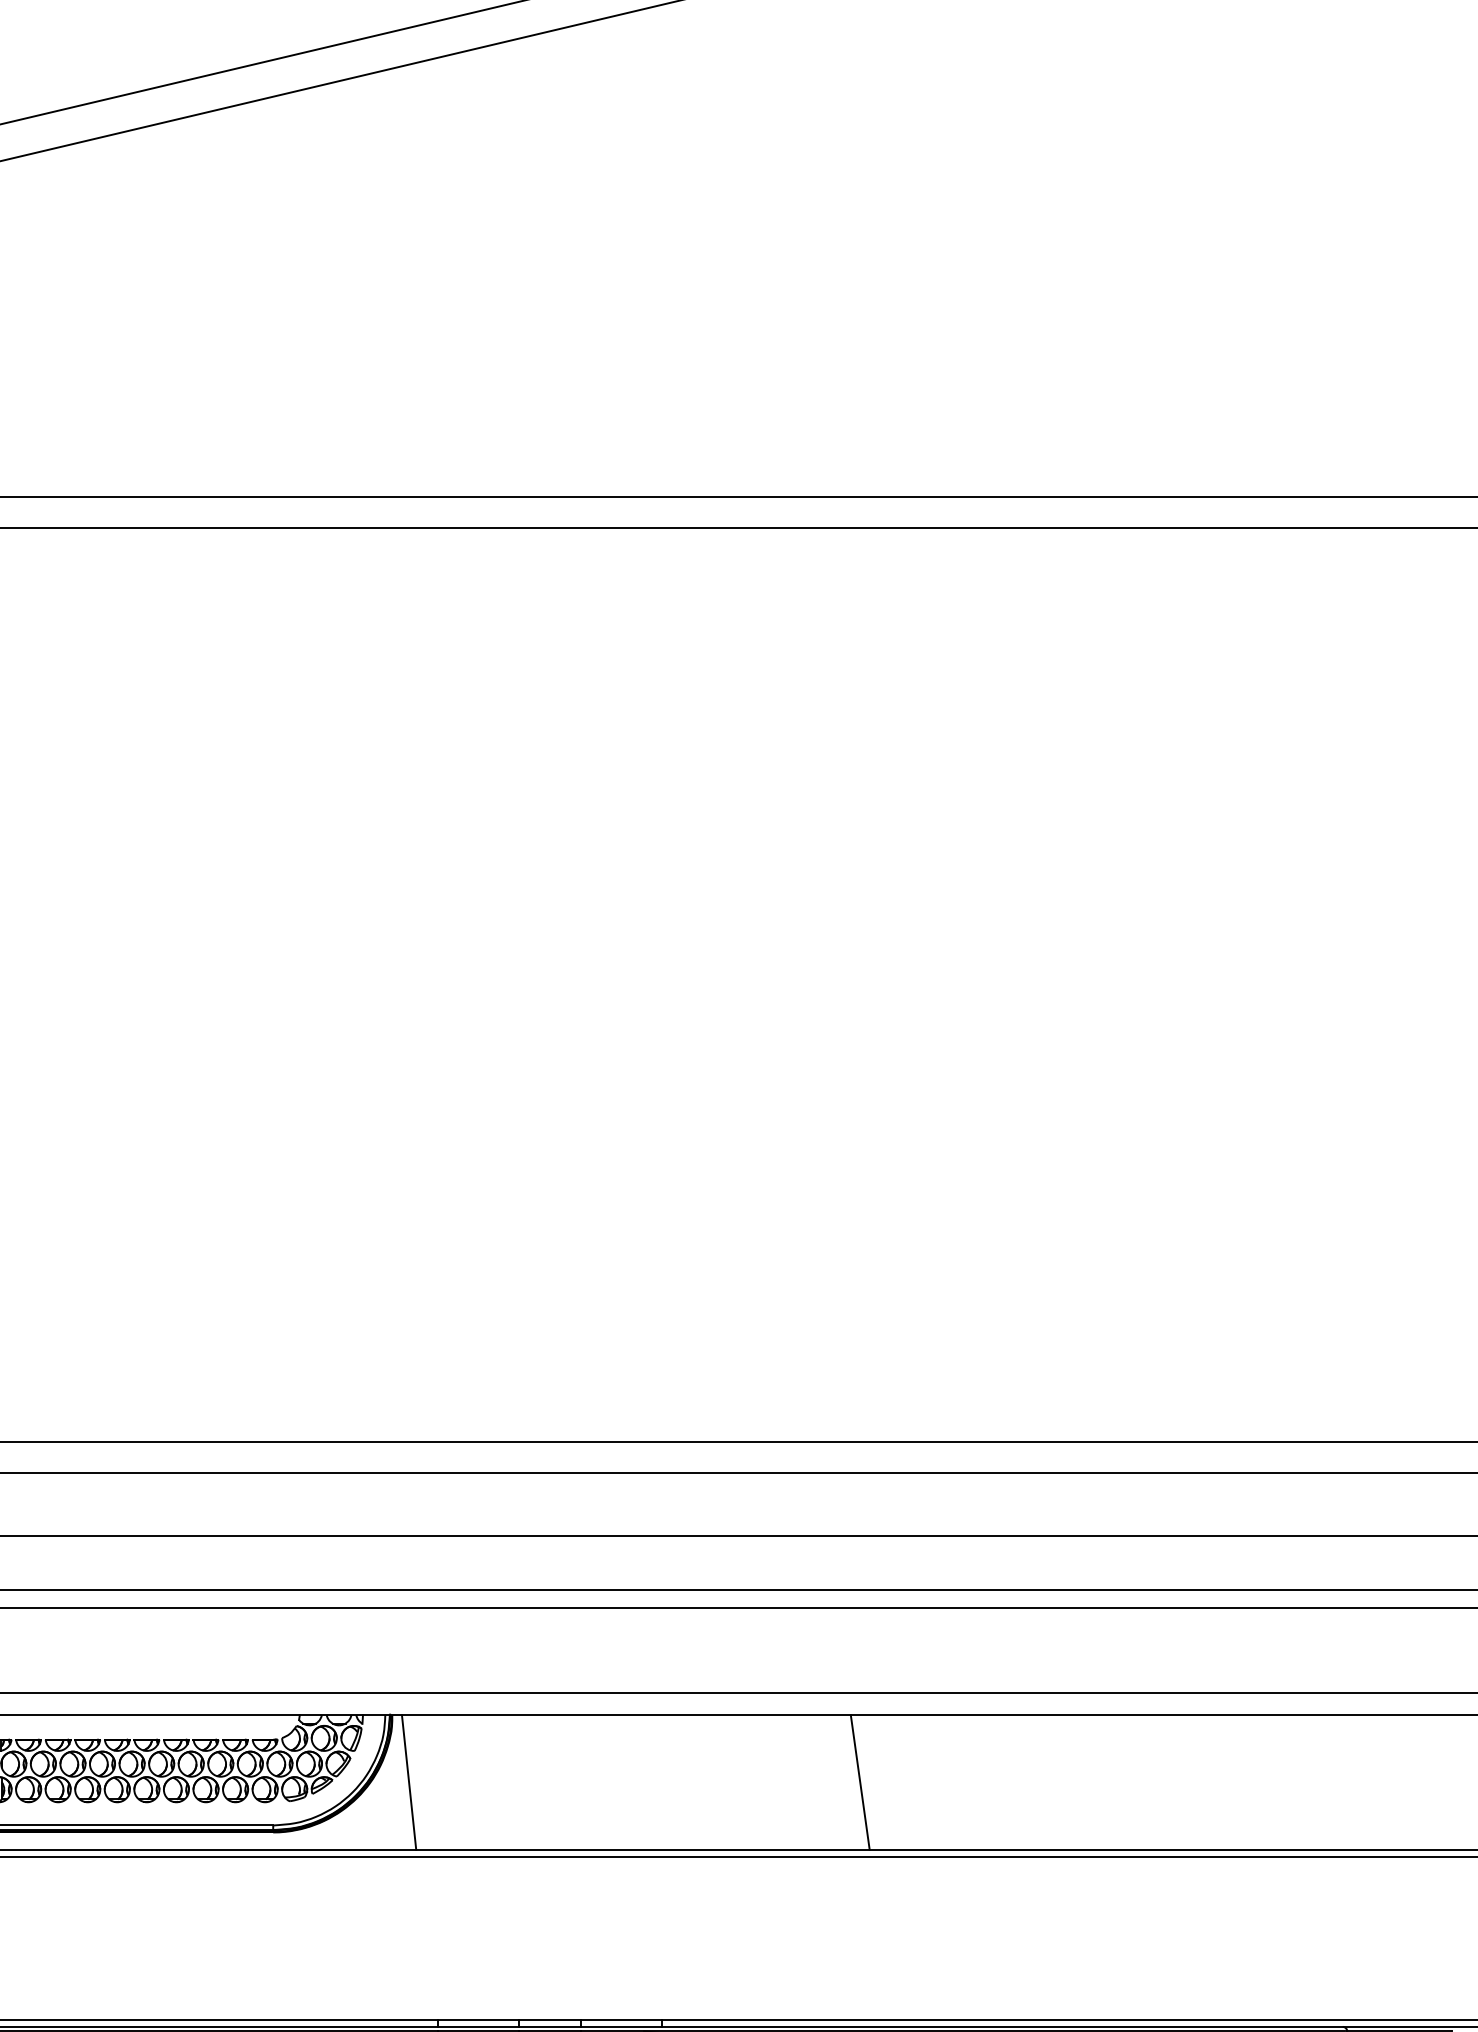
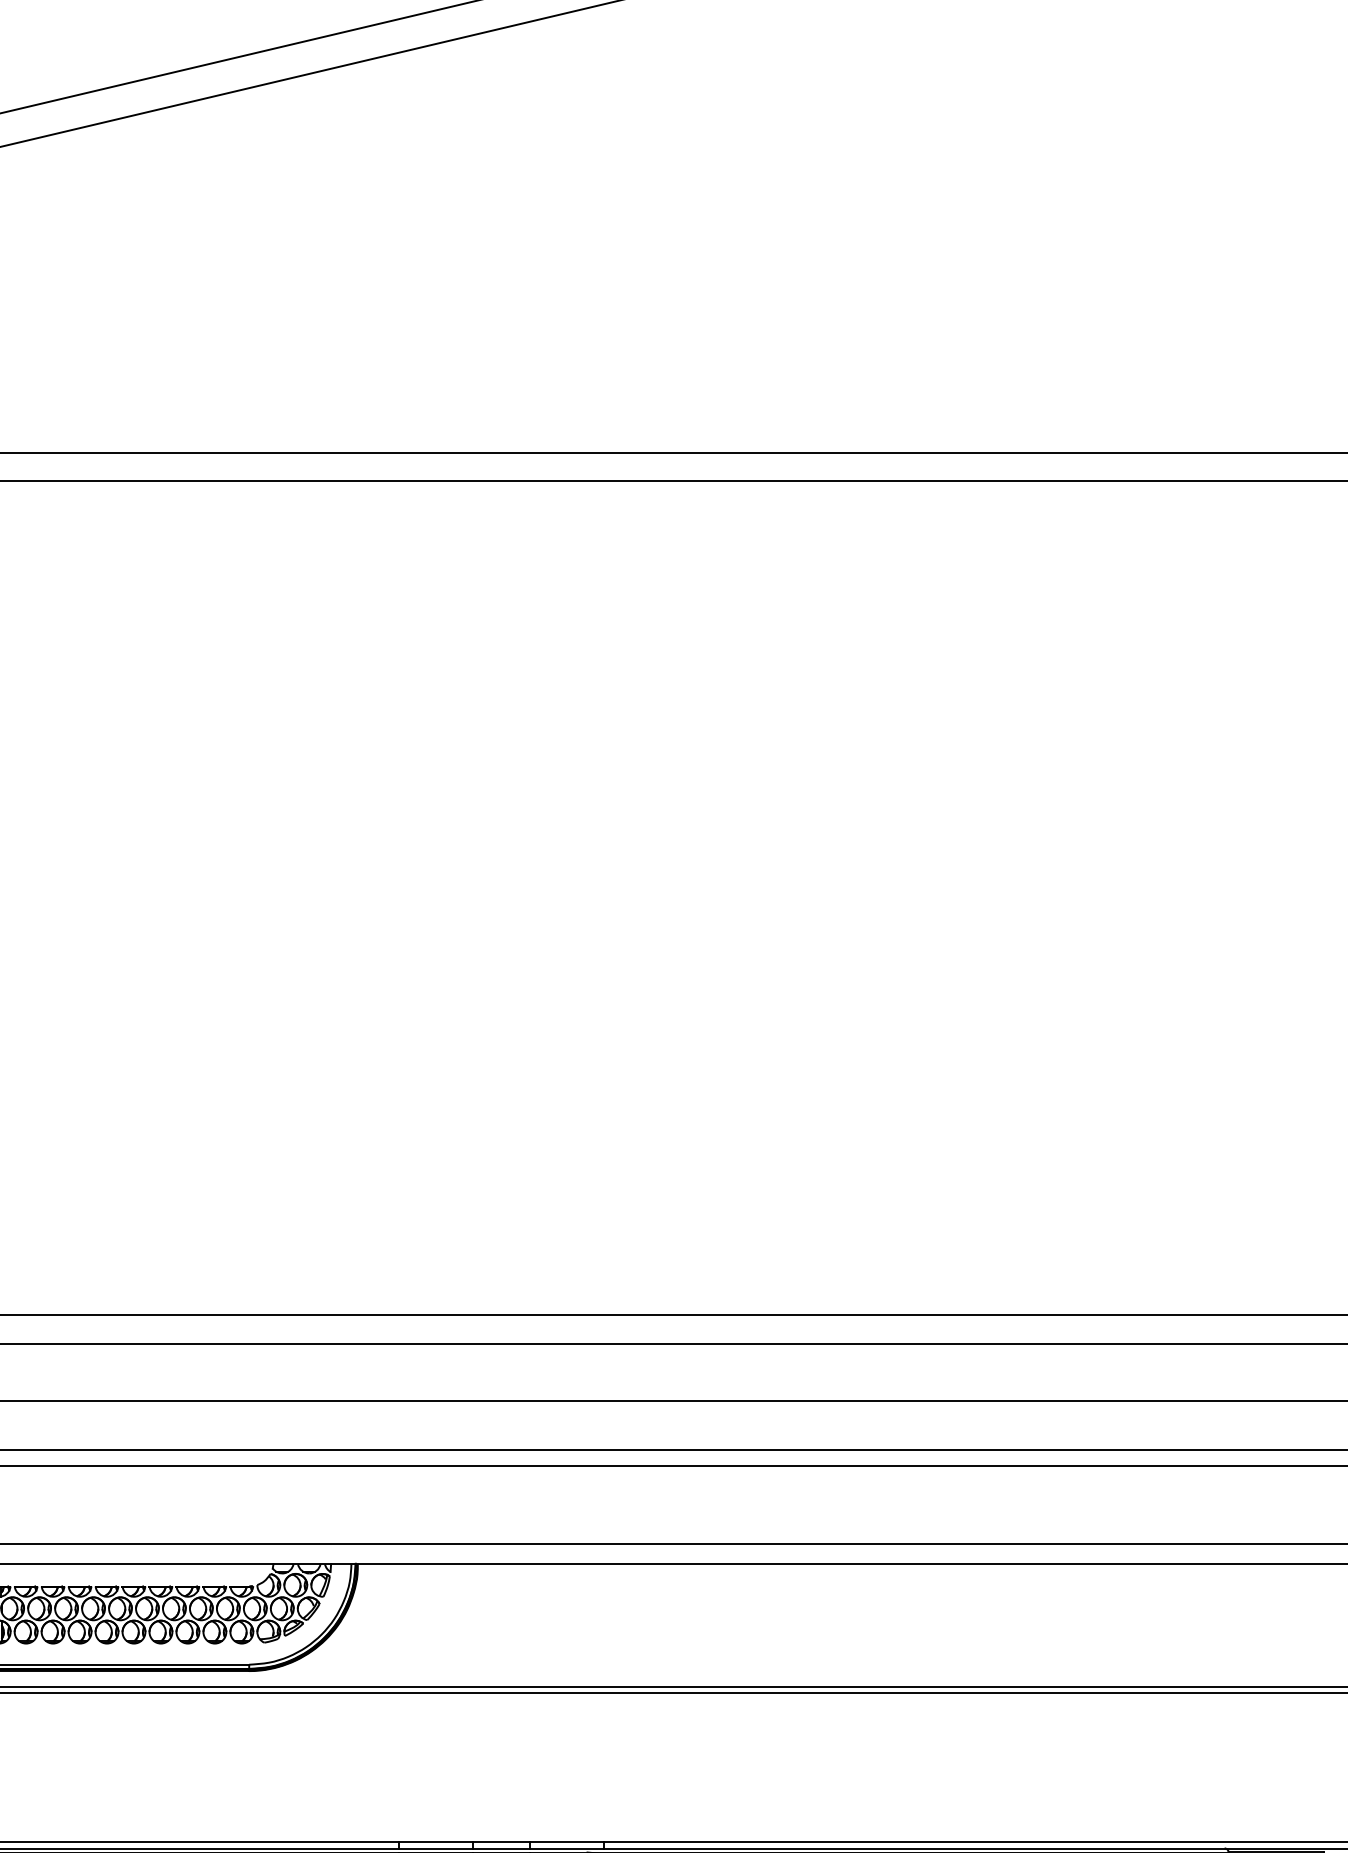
line: (408, 1782) -> (372, 1625), removed
line: (860, 1782) -> (784, 1625), removed

